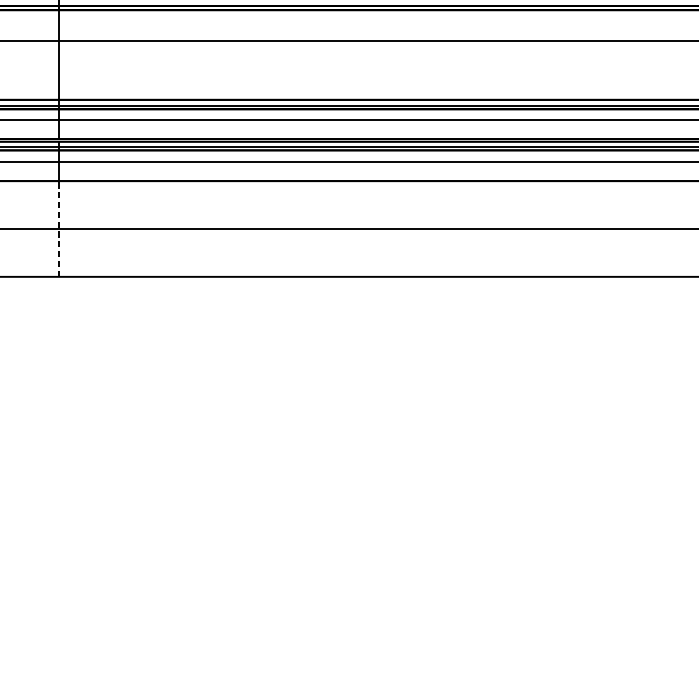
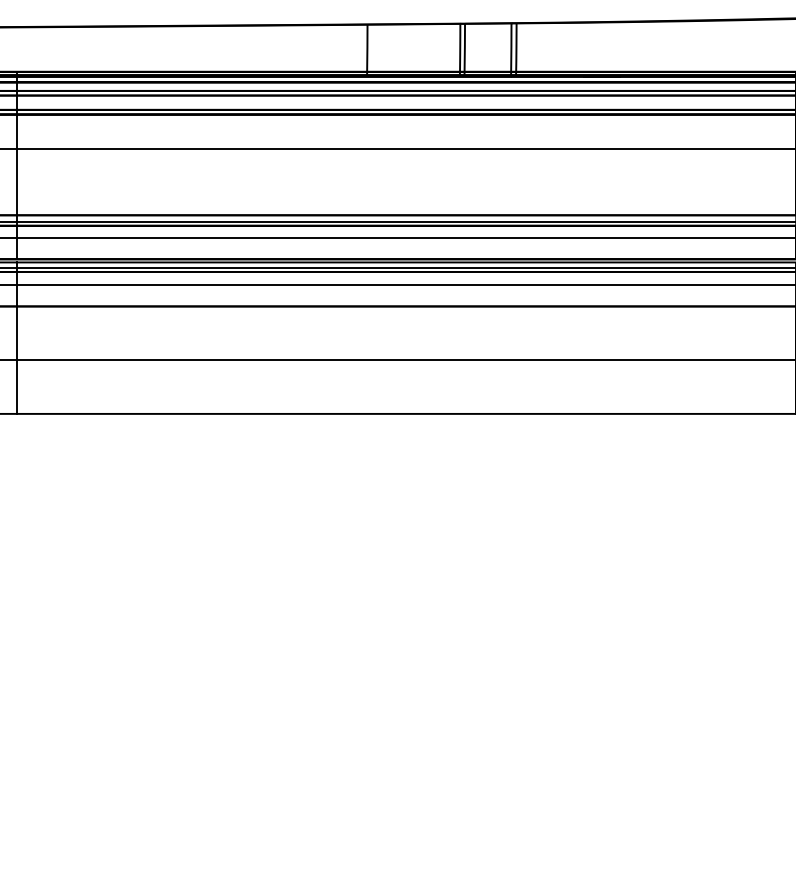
line: (59, 229) -> (17, 360), dashed -> solid

